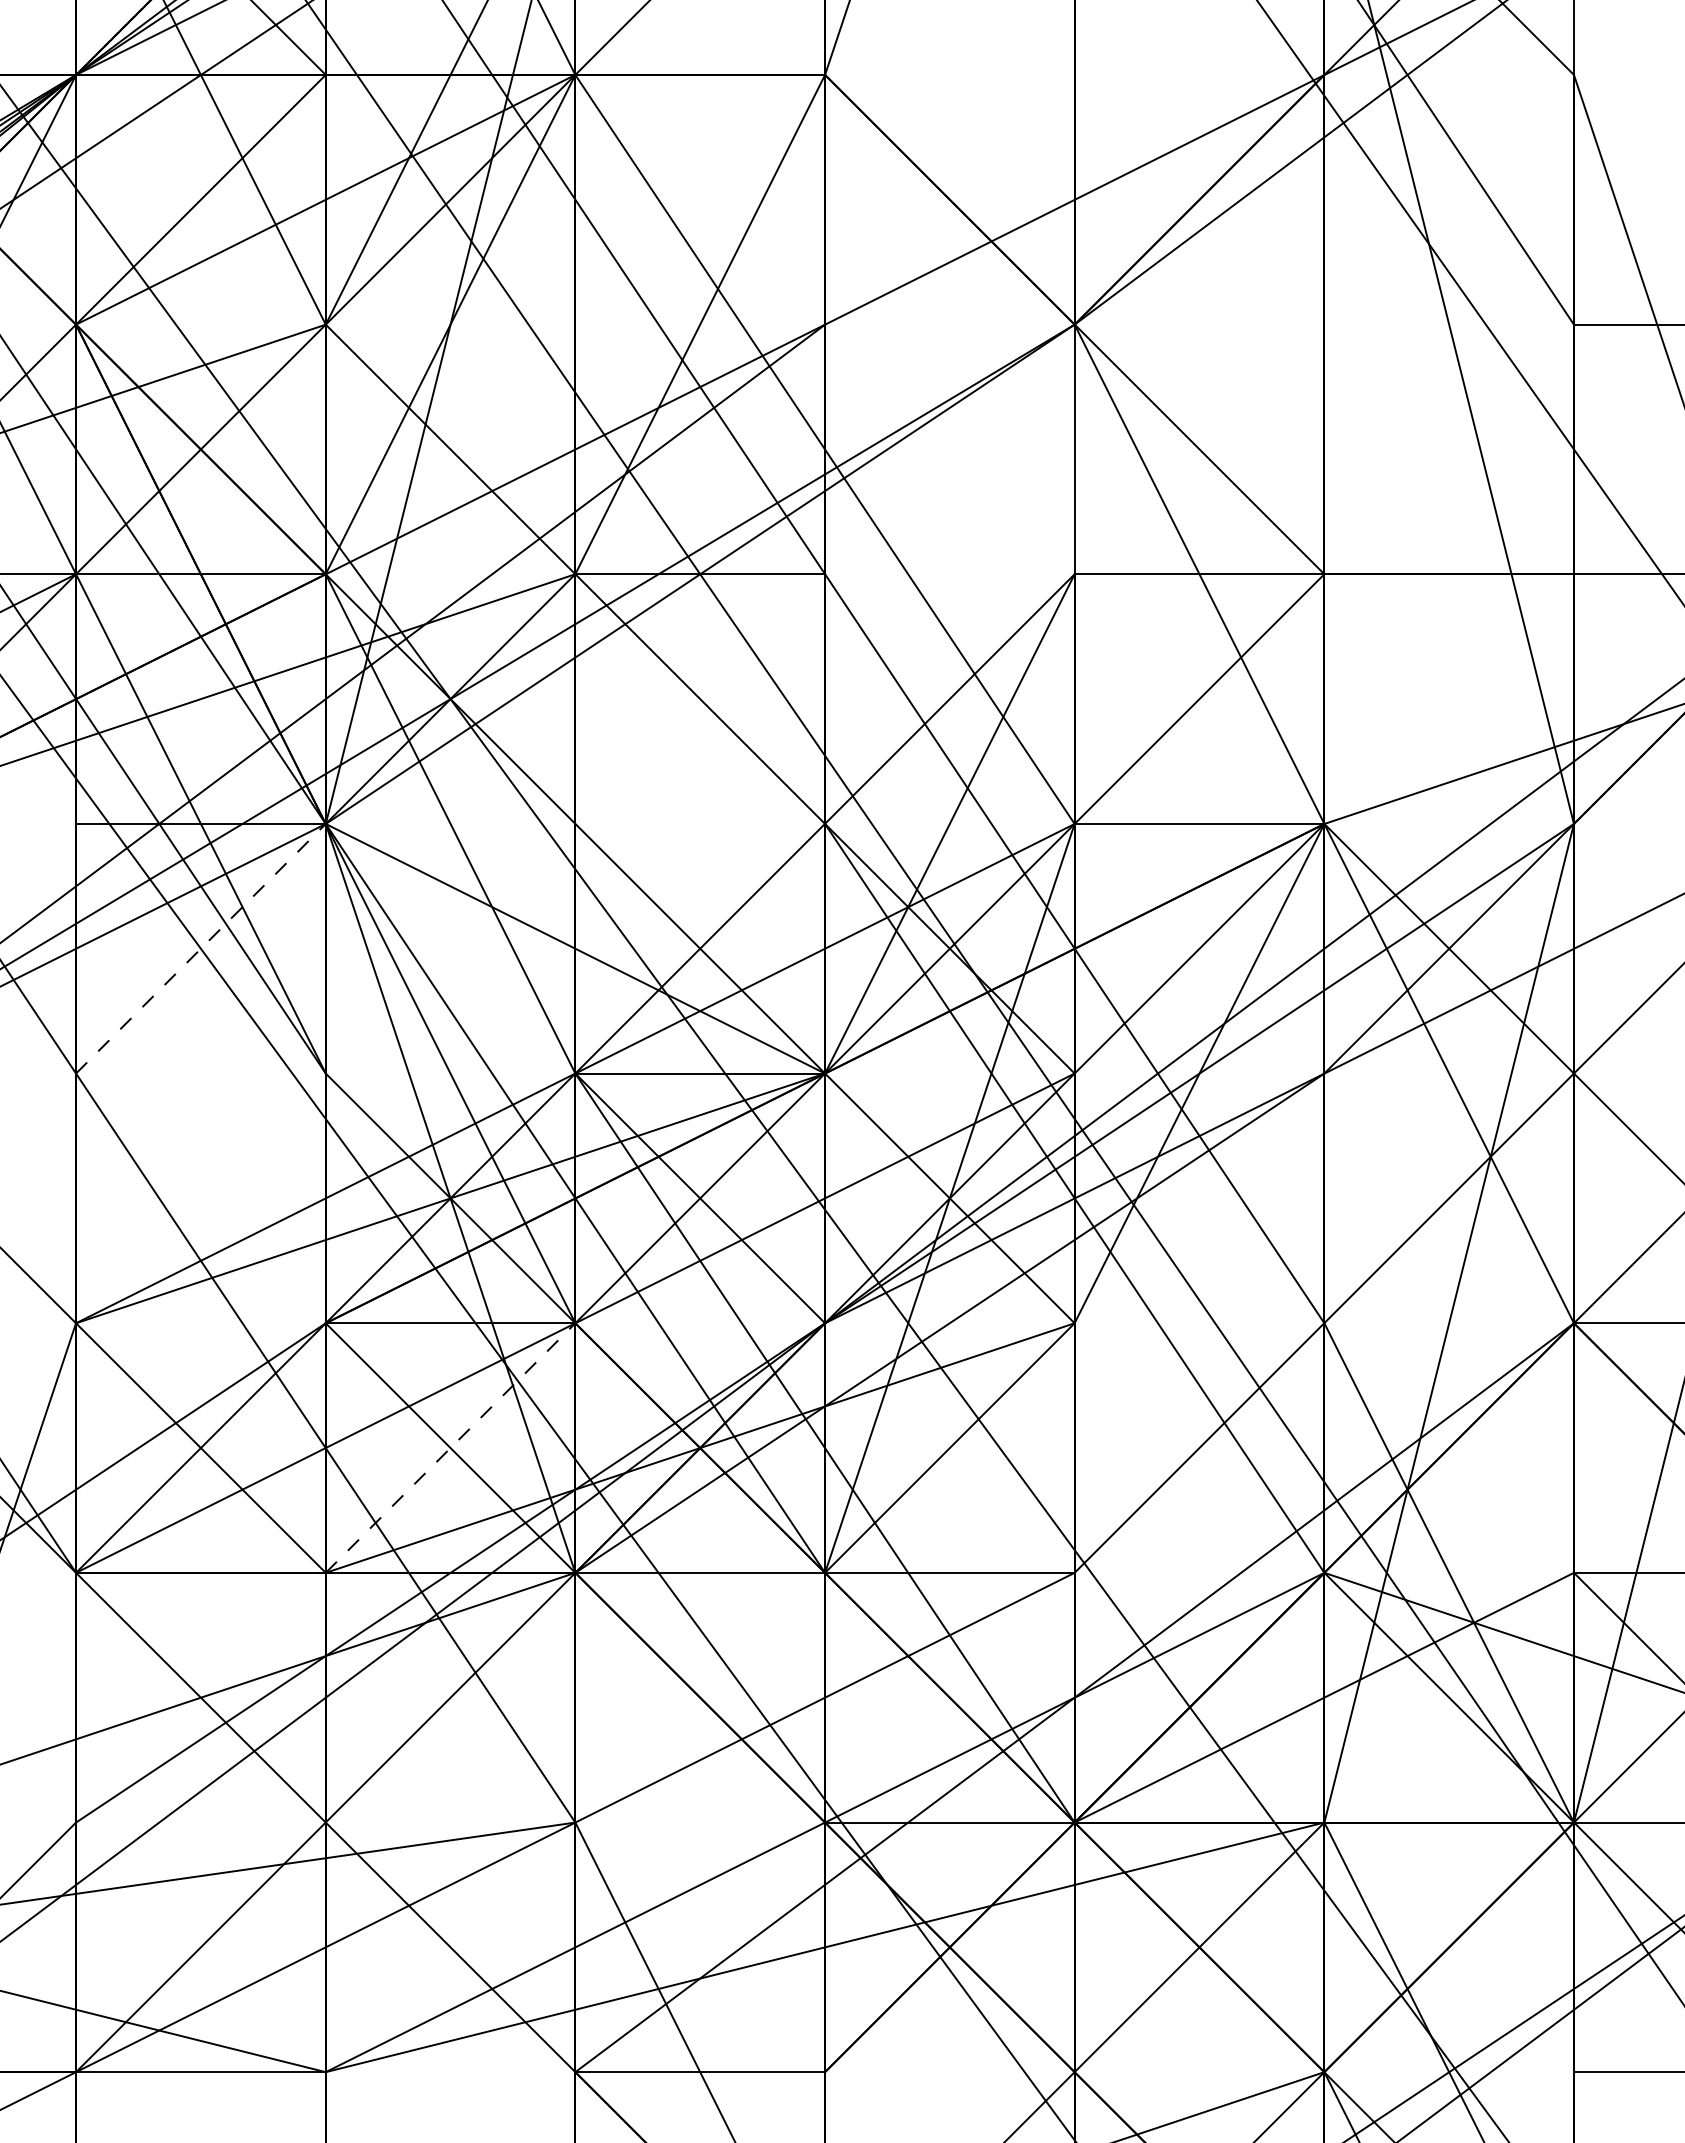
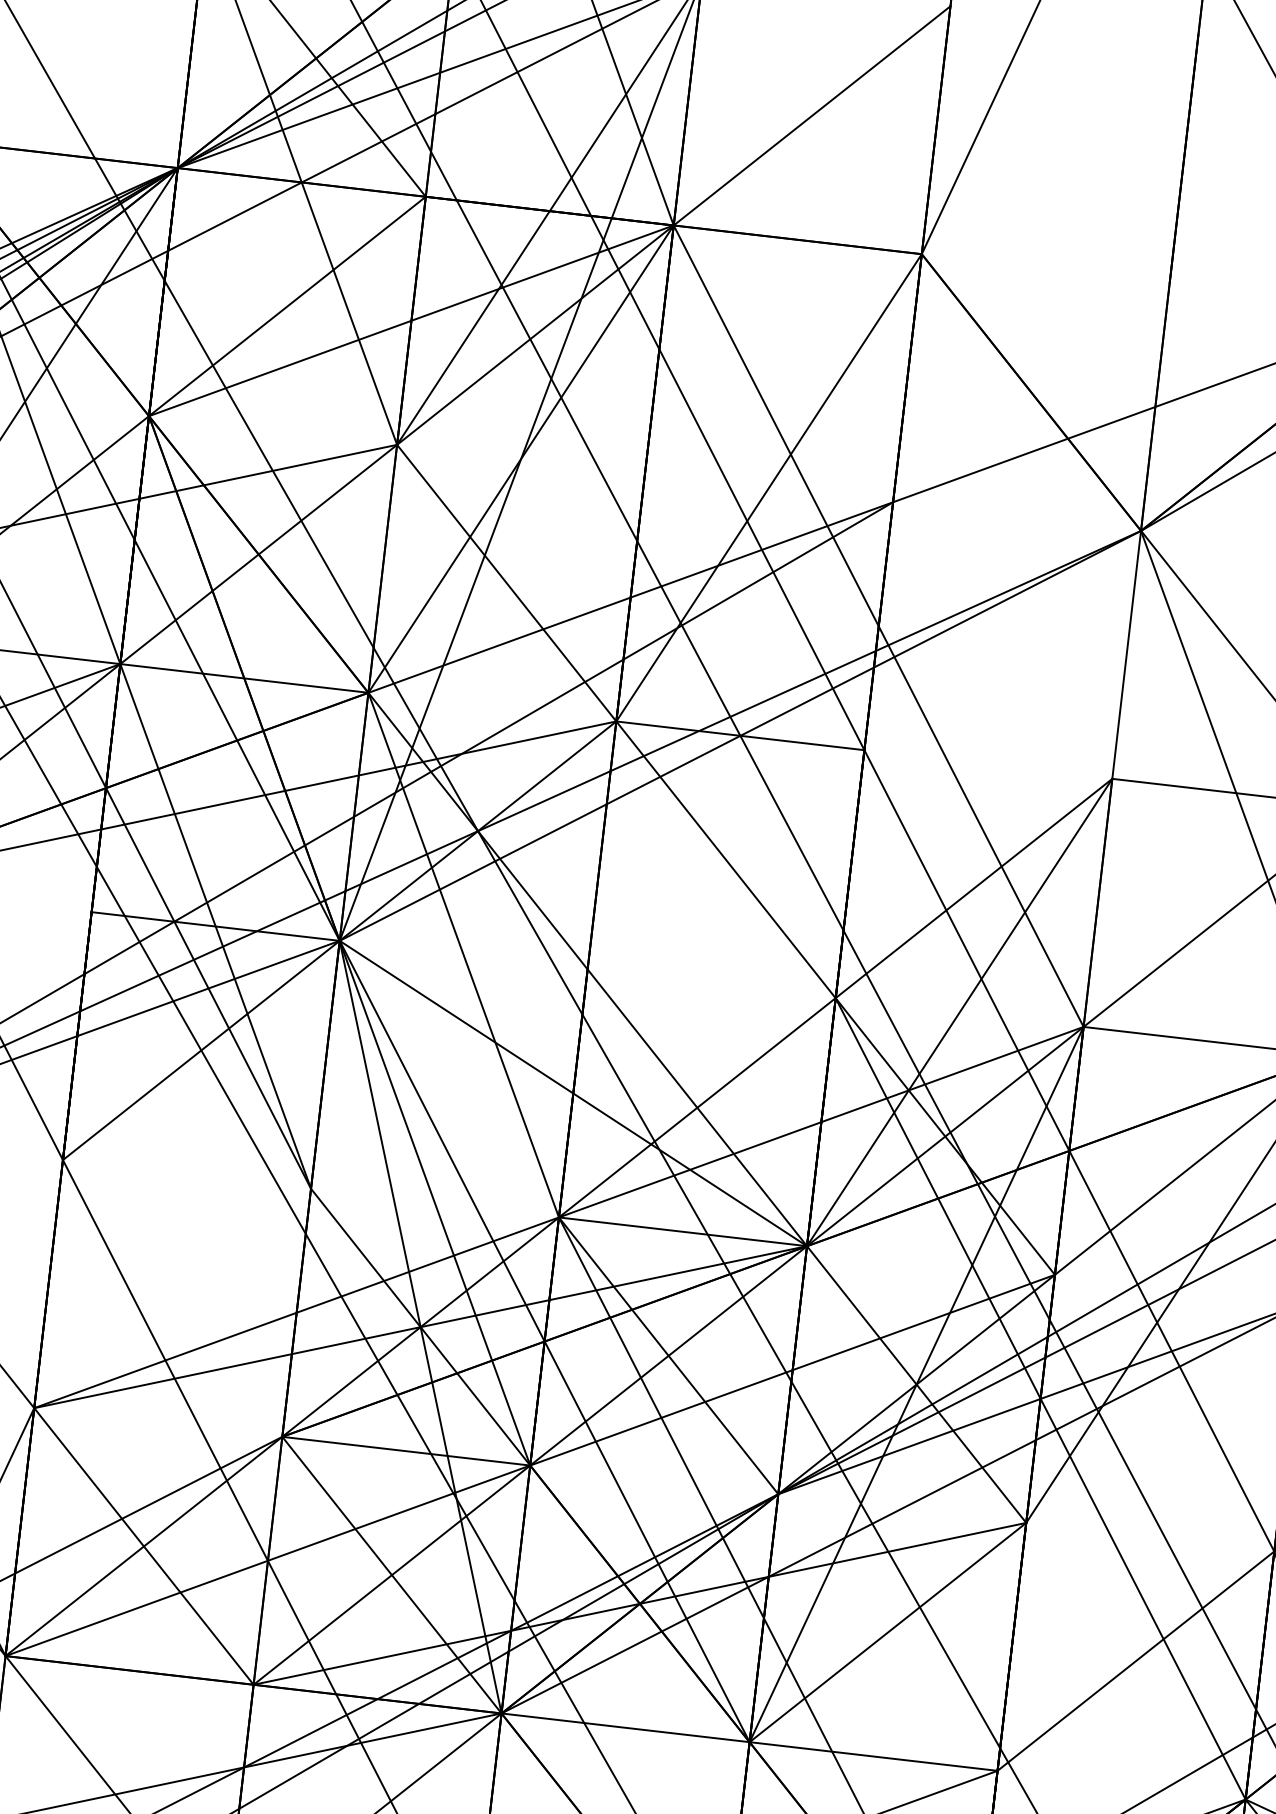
line: (200, 948) -> (200, 1050), dashed -> solid
line: (450, 1447) -> (391, 1574), dashed -> solid

